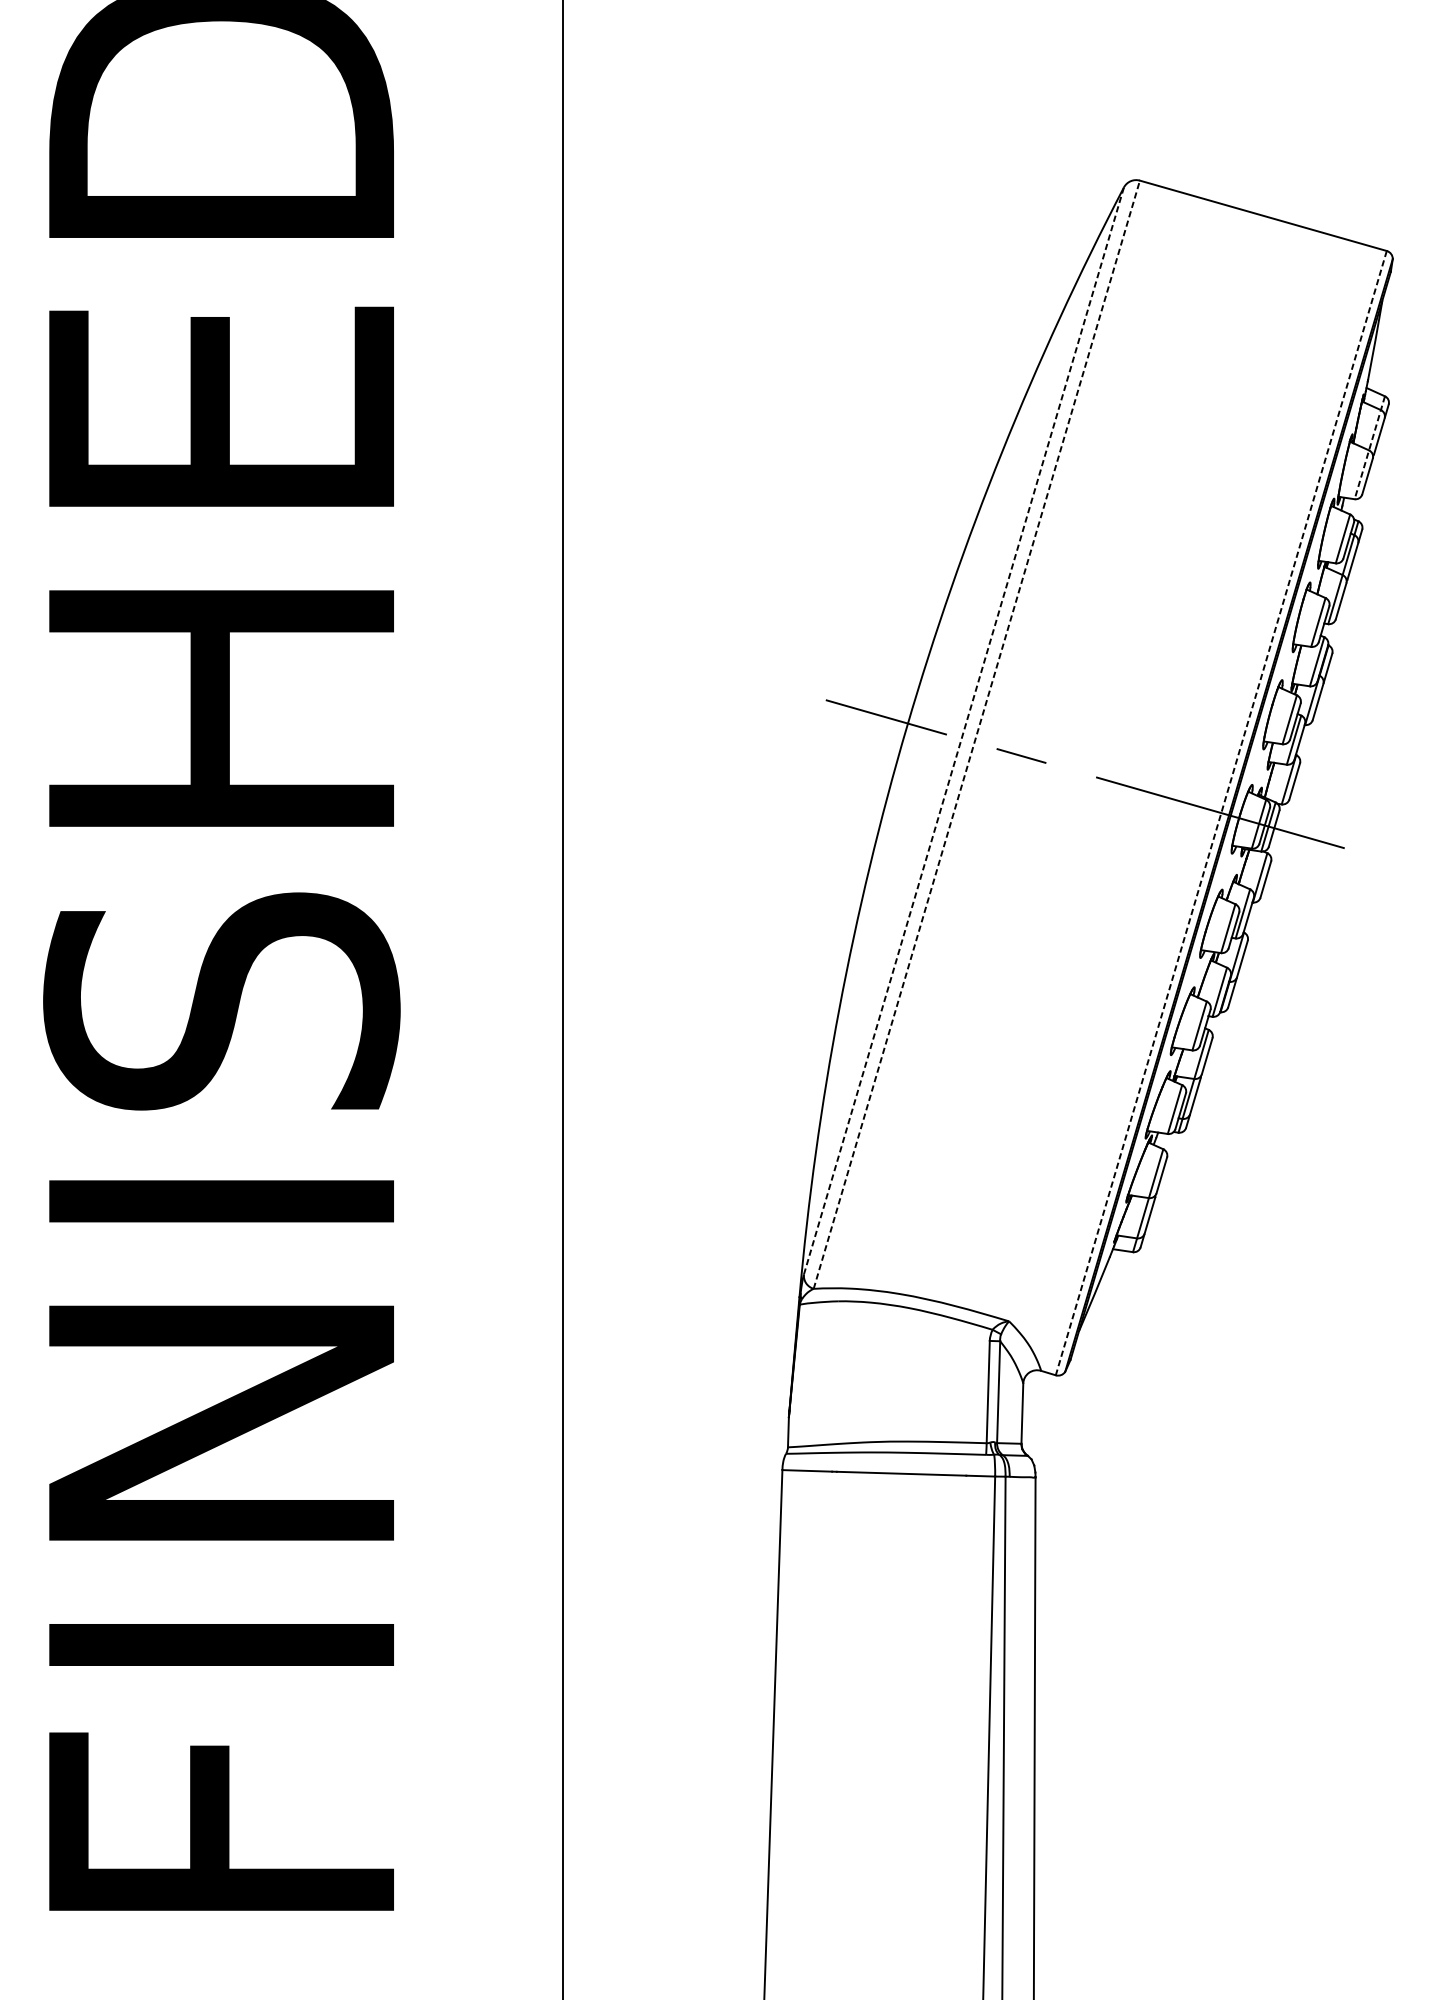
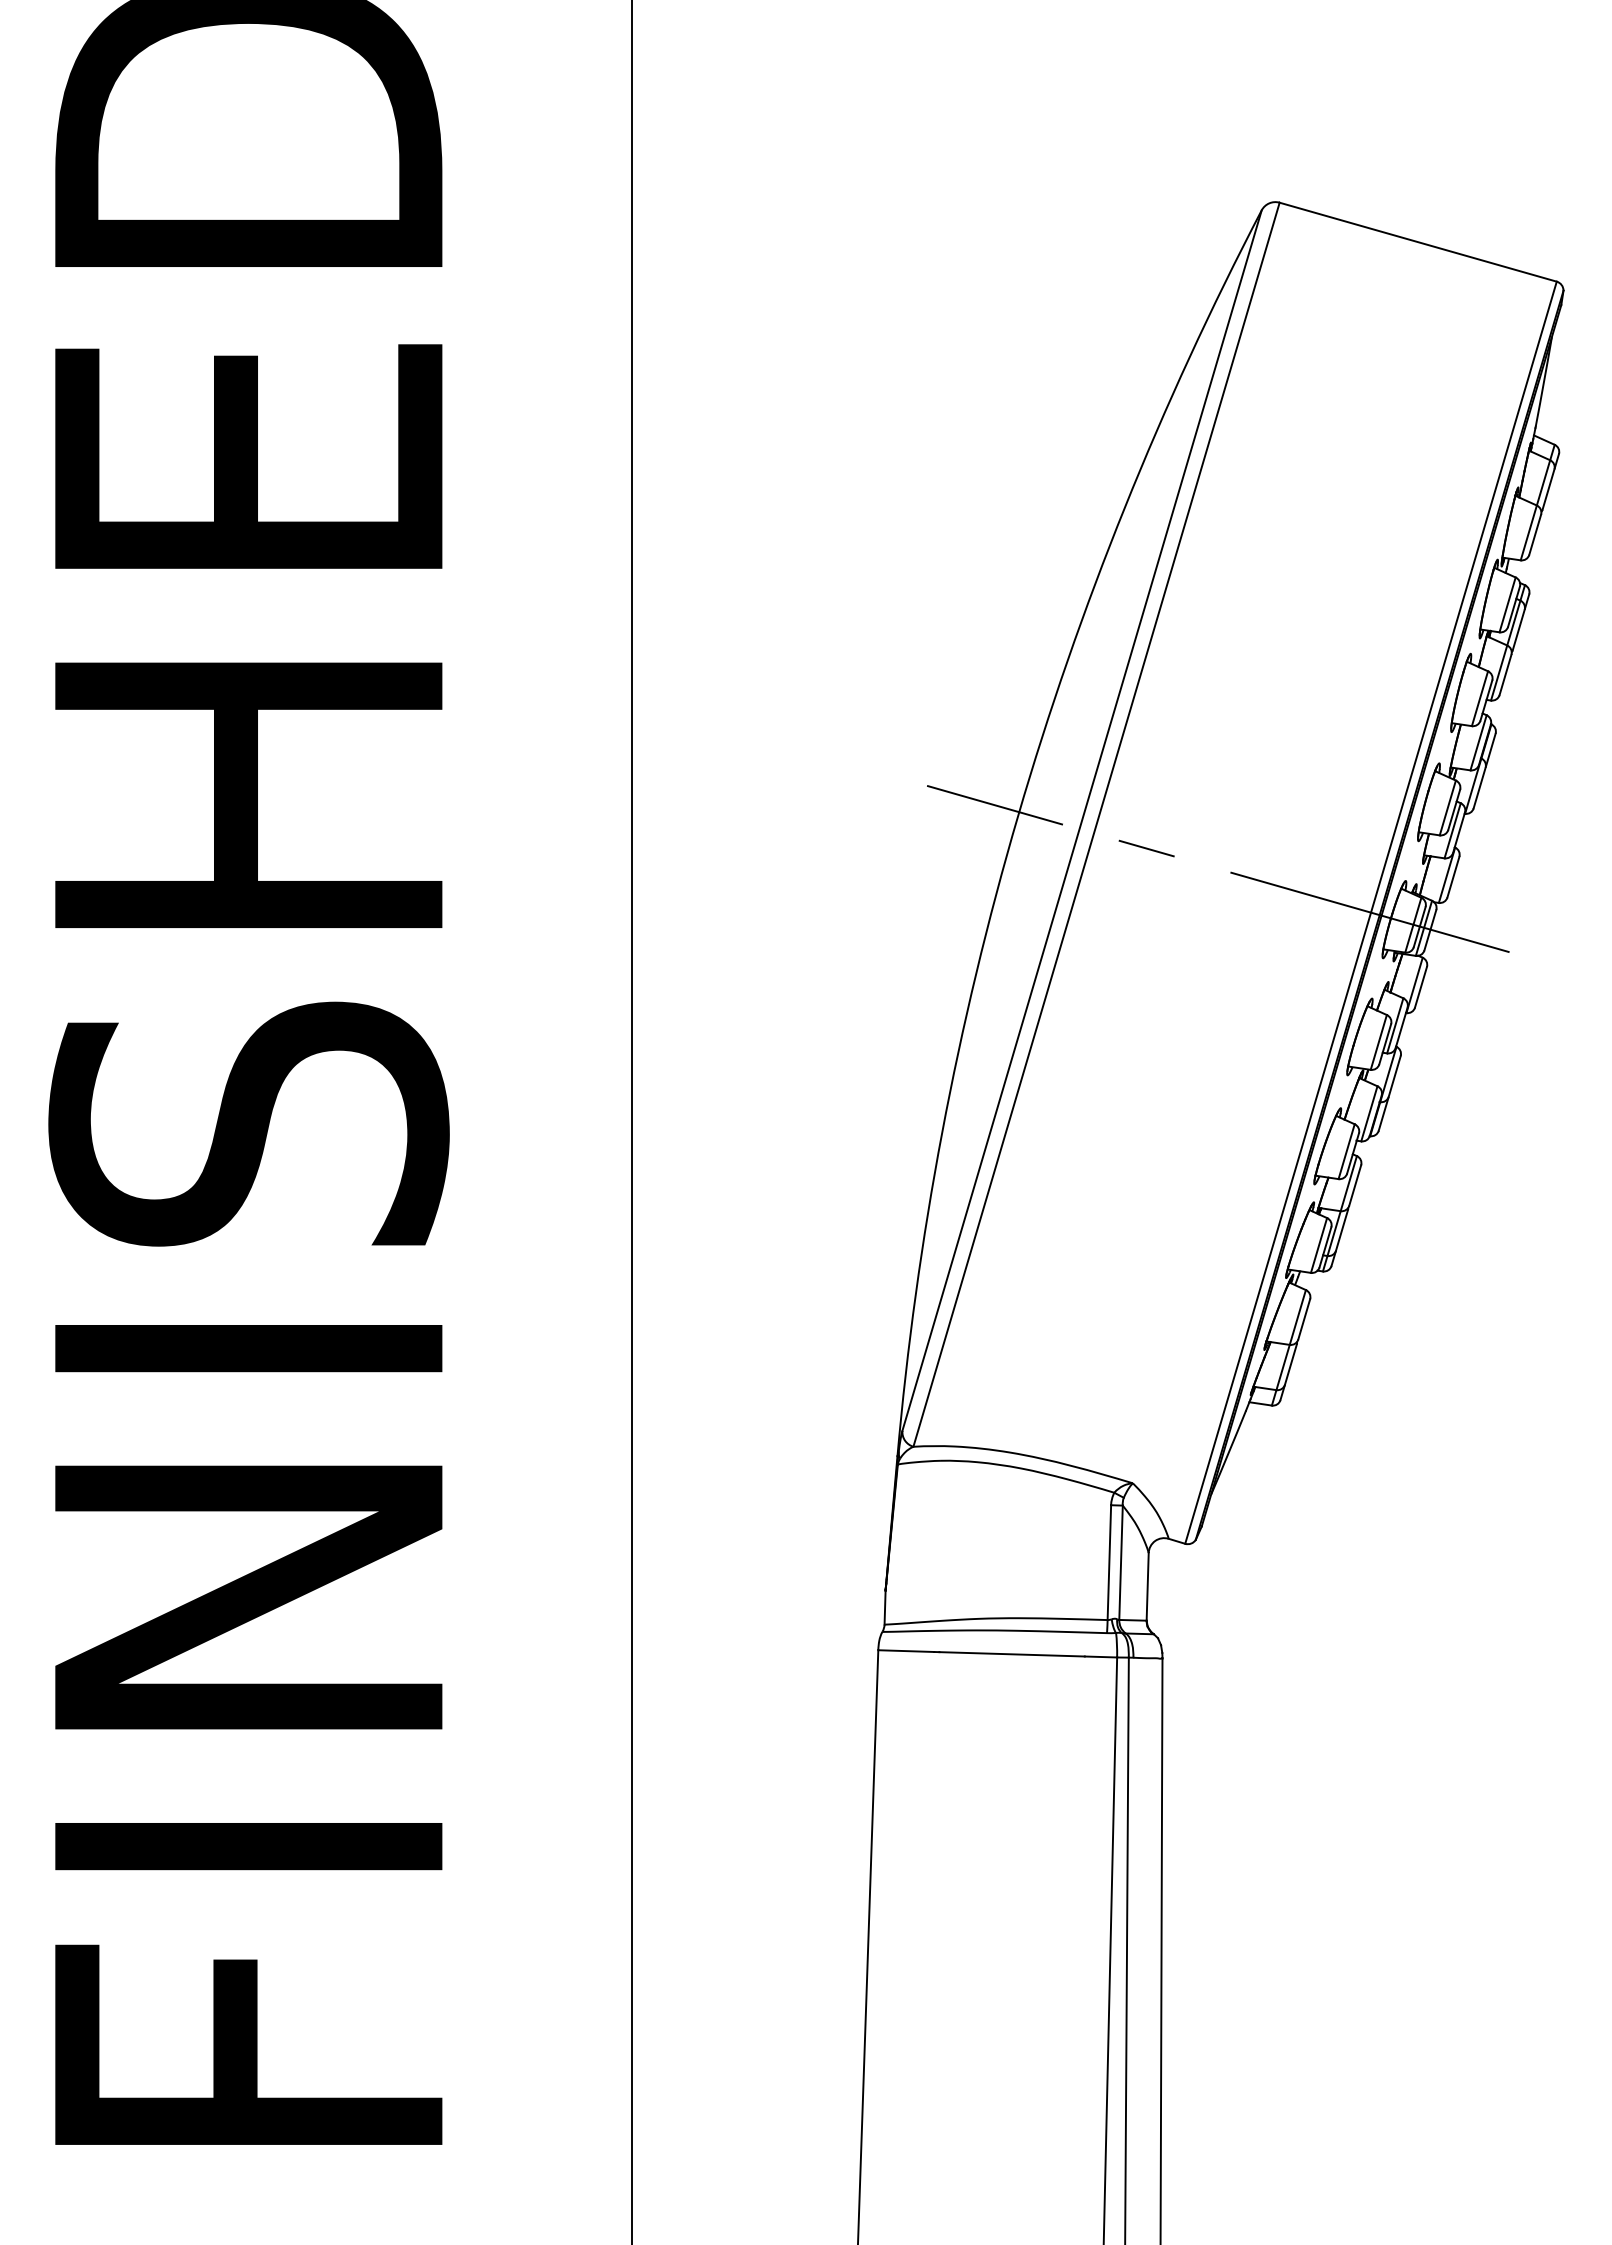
line: (1369, 448) -> (1537, 503), dashed -> solid
line: (963, 731) -> (1081, 821), dashed -> solid
line: (976, 734) -> (1096, 824), dashed -> solid
line: (1221, 812) -> (1371, 912), dashed -> solid

